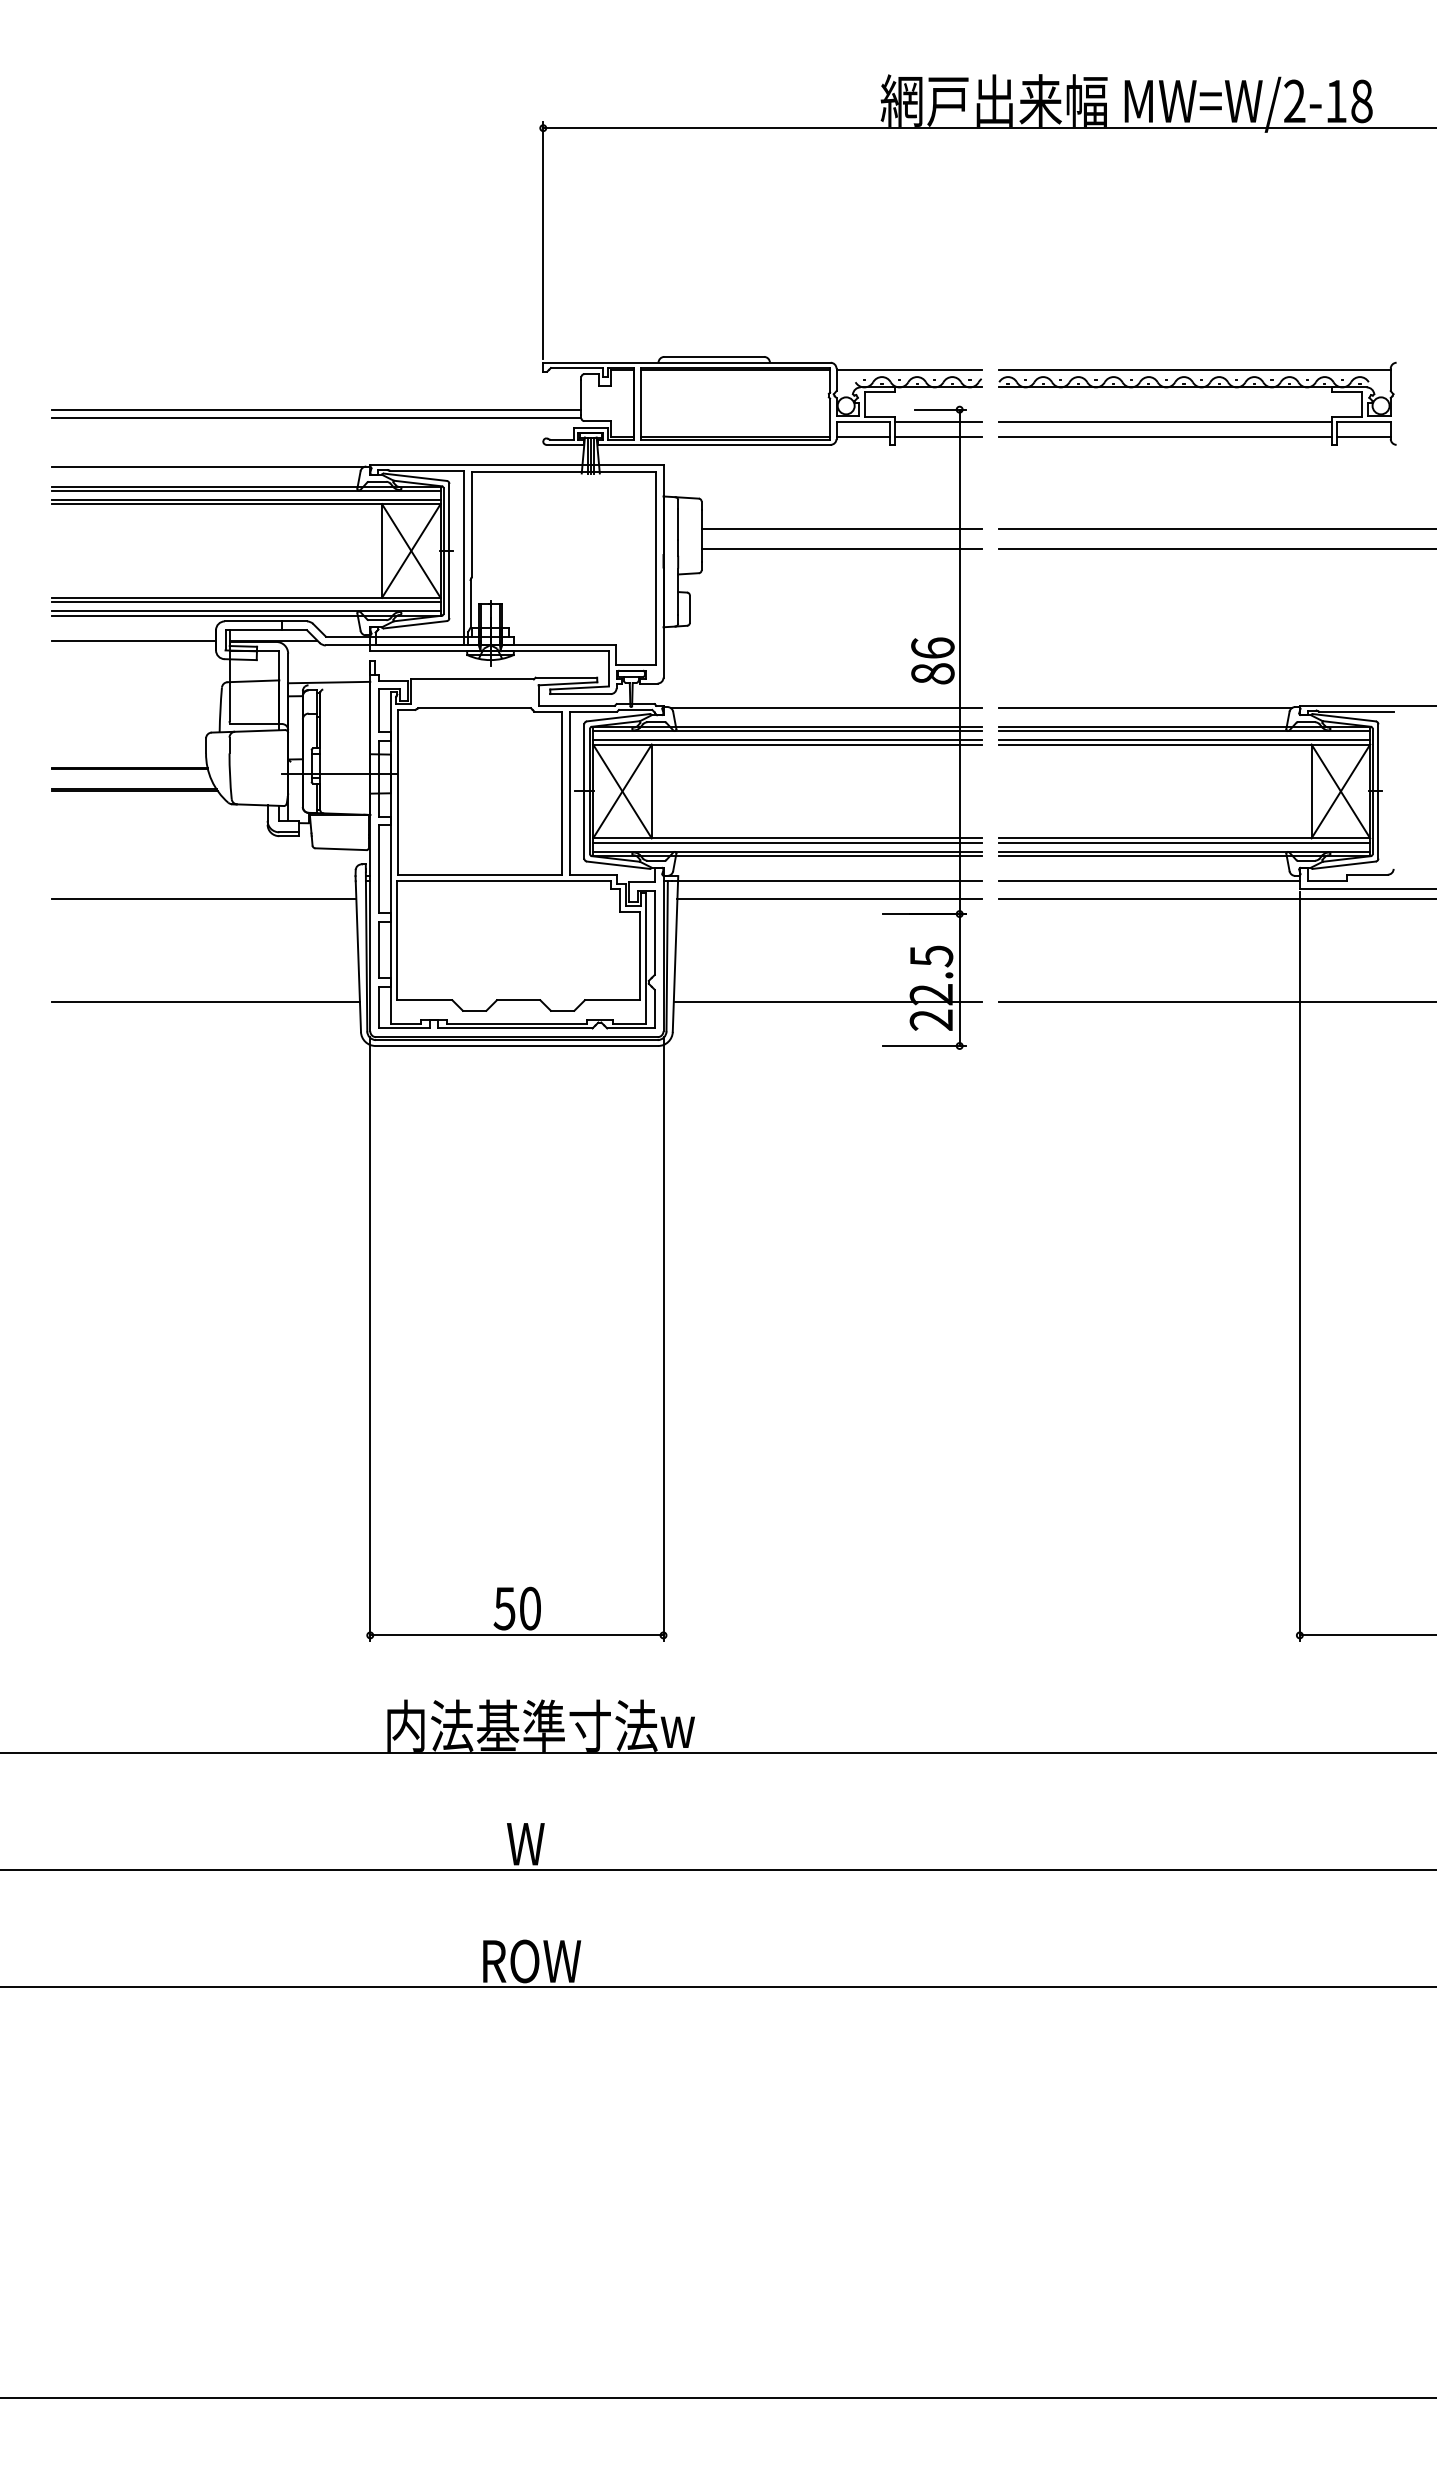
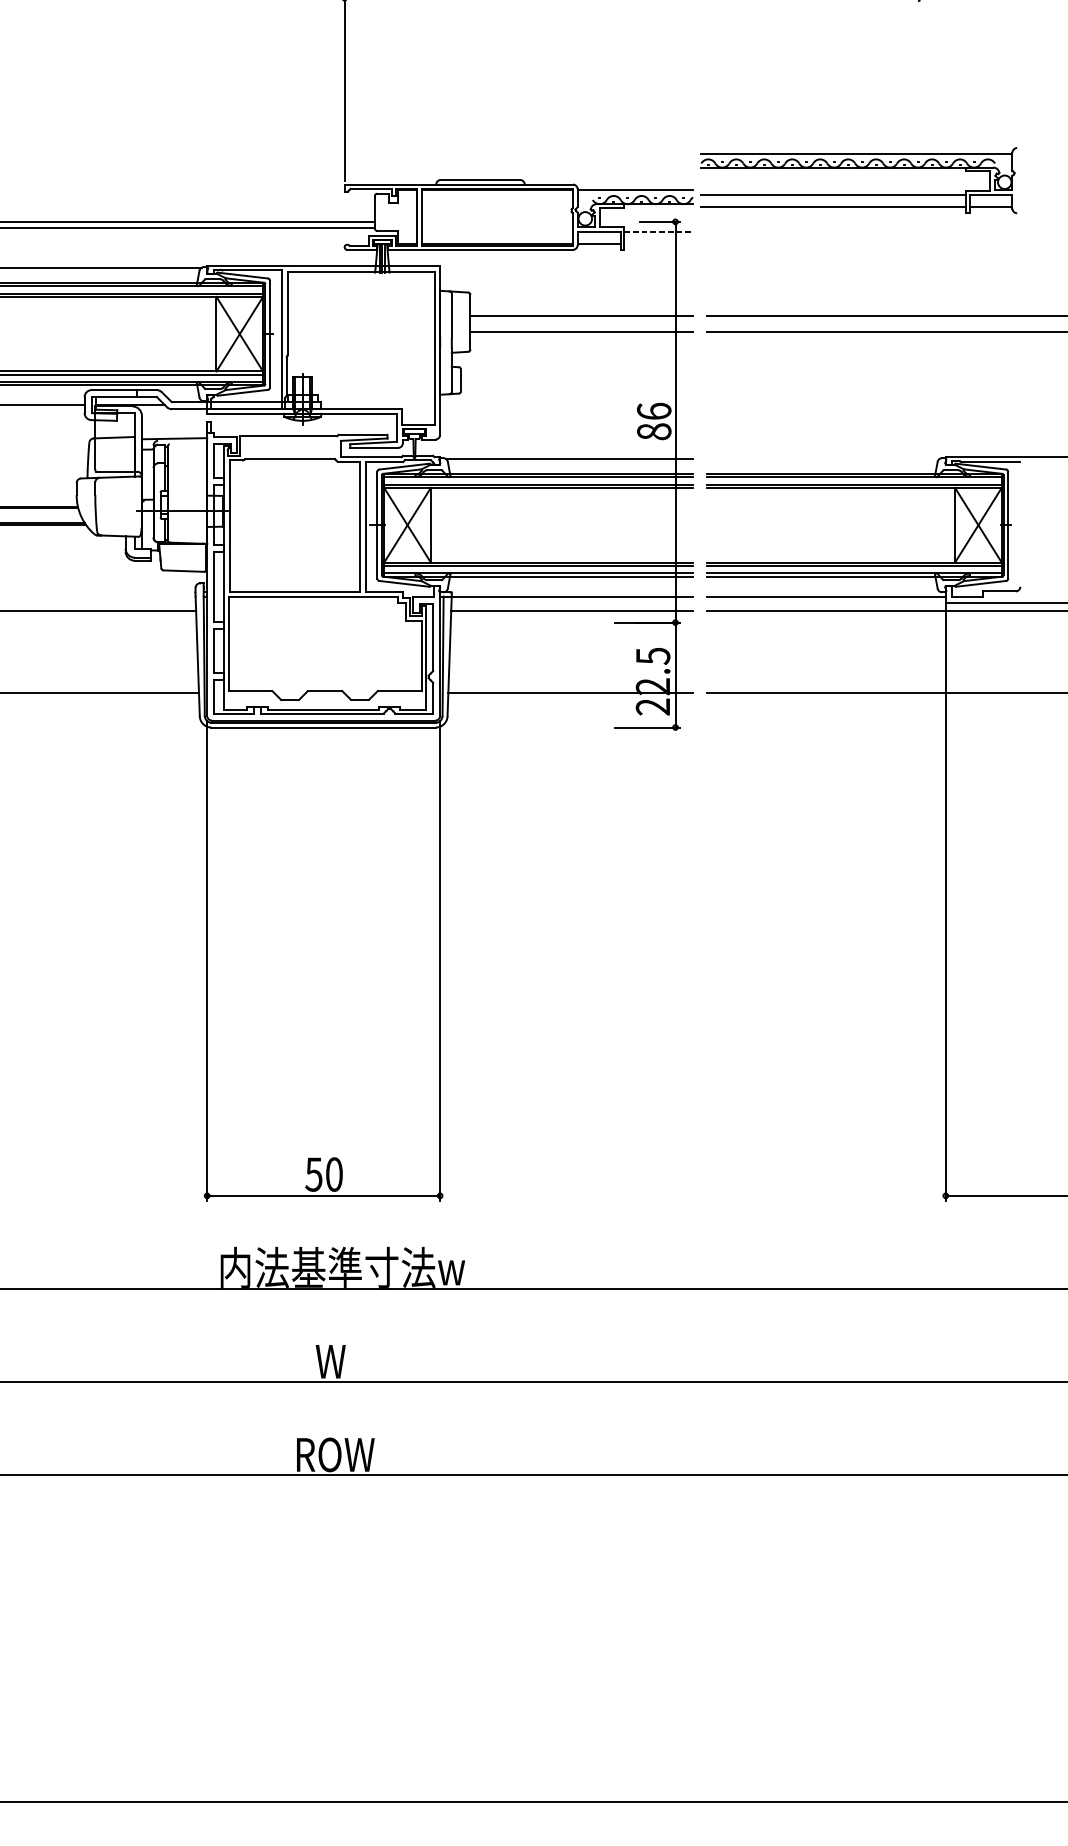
part: (1199, 388) -> (860, 168), moved
line: (938, 422) -> (658, 232), solid -> dashed
line: (938, 437) -> (658, 243), removed
line: (1145, 707) -> (823, 458), removed

